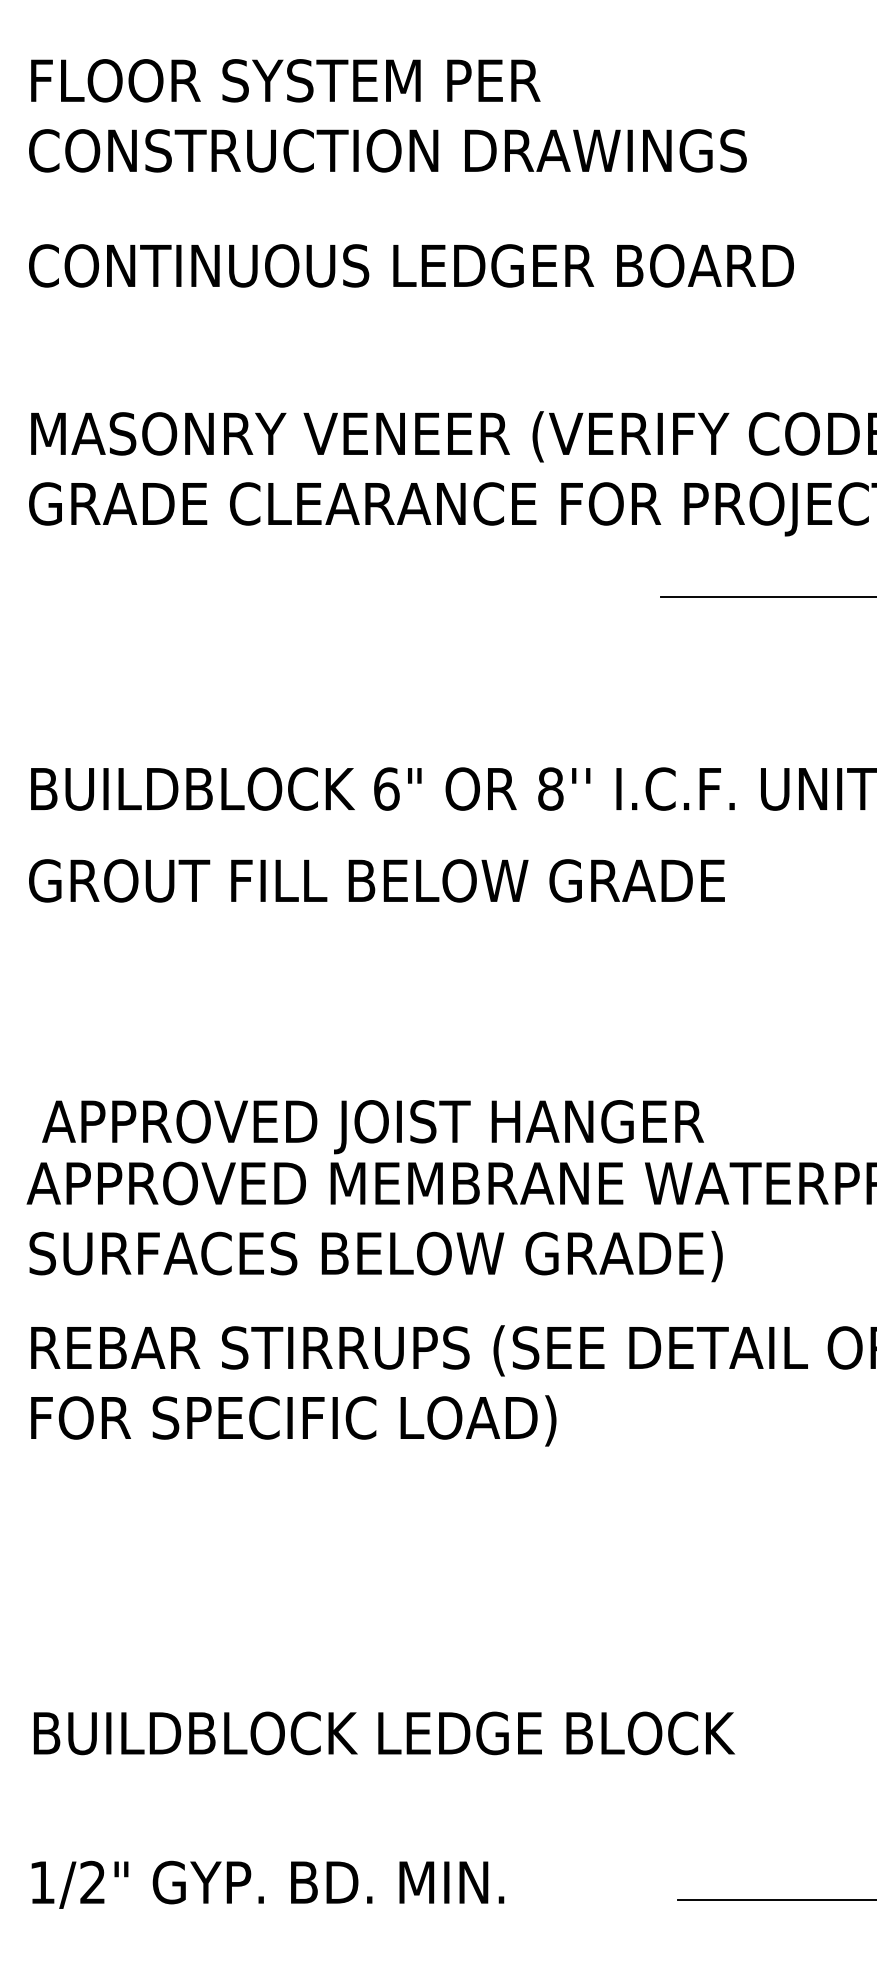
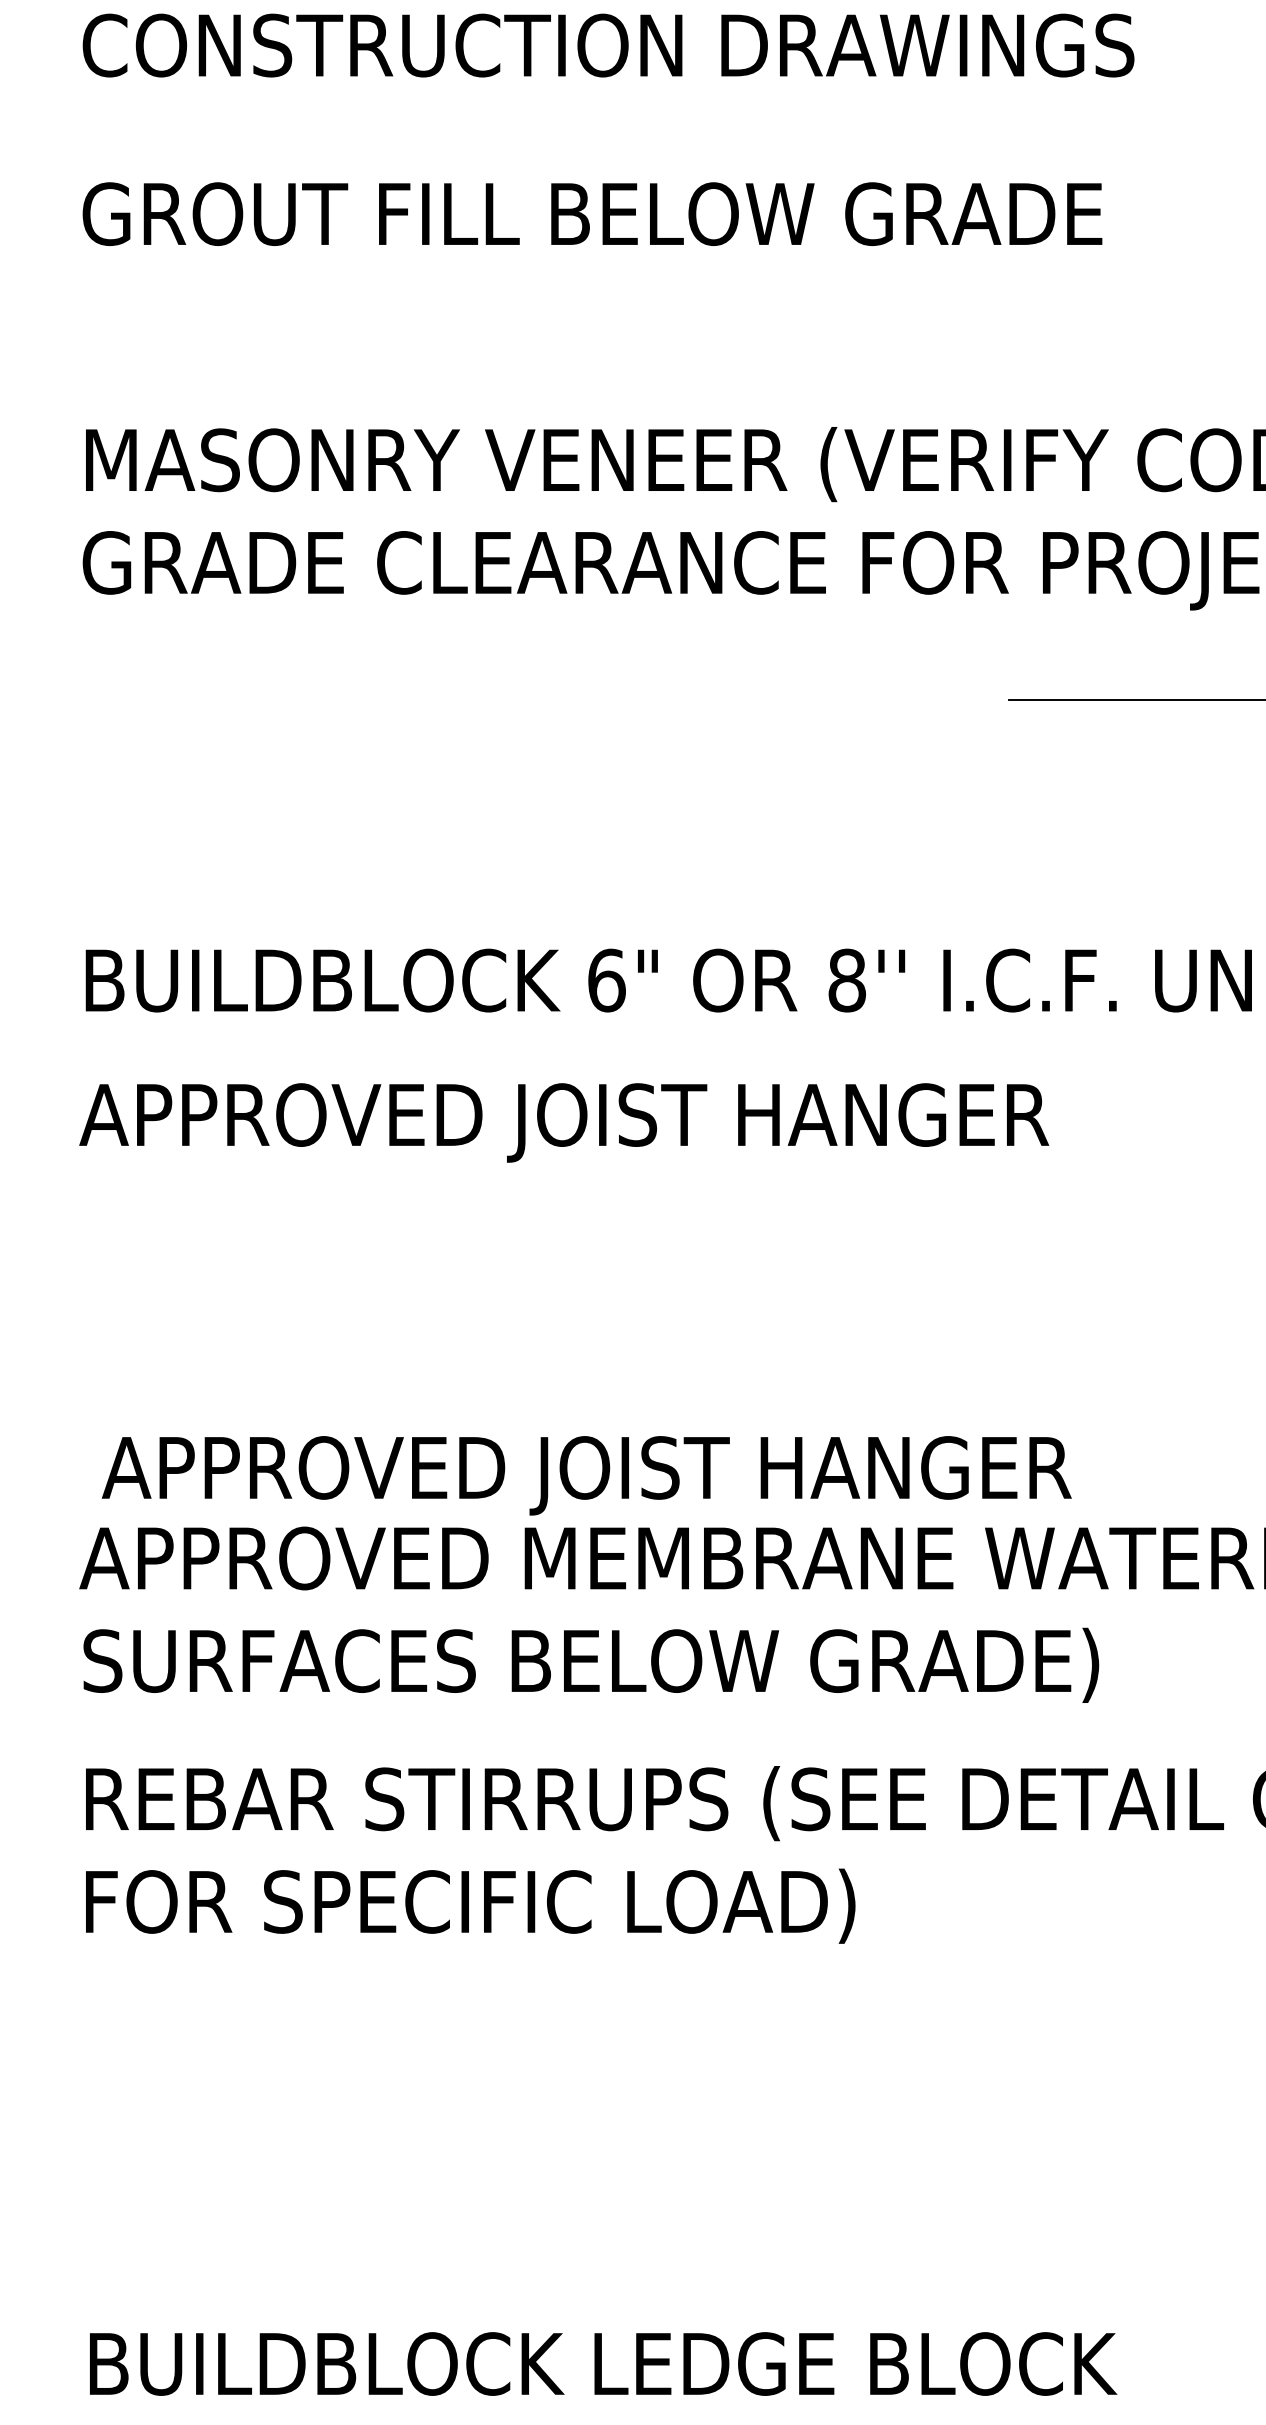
text: (420, 265) -> (656, 213), CONTINUOUS LEDGER BOARD -> GROUT FILL BELOW GRADE
text: (375, 886) -> (590, 1123), GROUT FILL BELOW GRADE -> APPROVED JOIST HANGER

